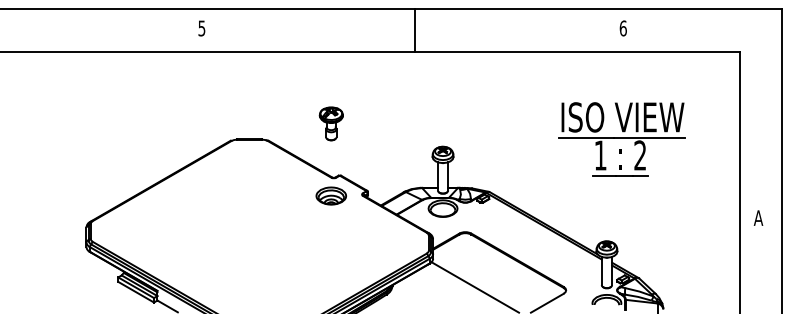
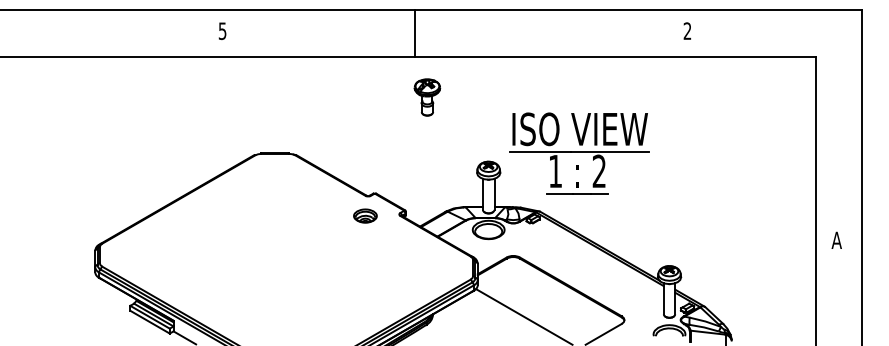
text: (623, 27) -> (687, 30), 6 -> 2
line: (414, 30) -> (414, 33), moved
part: (331, 123) -> (427, 97), moved
part: (622, 139) -> (579, 153), moved
part: (331, 195) -> (365, 215), size x0.7

